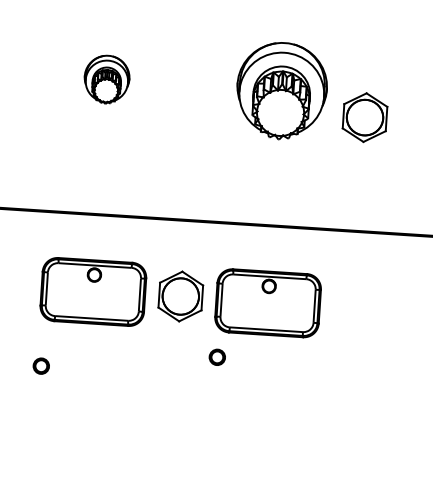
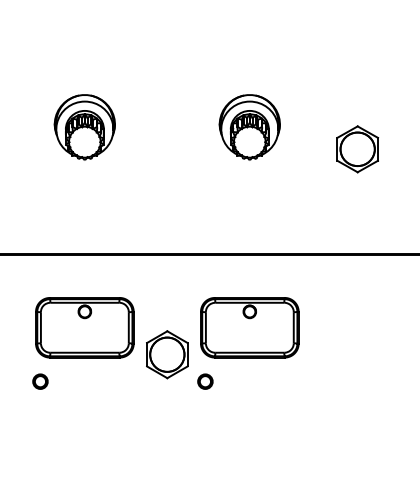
part: (106, 79) -> (84, 127), size x1.43
part: (281, 91) -> (249, 127), size x0.71
part: (364, 117) -> (357, 149), moved
part: (180, 296) -> (167, 354), moved
circle: (41, 365) -> (40, 381), moved

